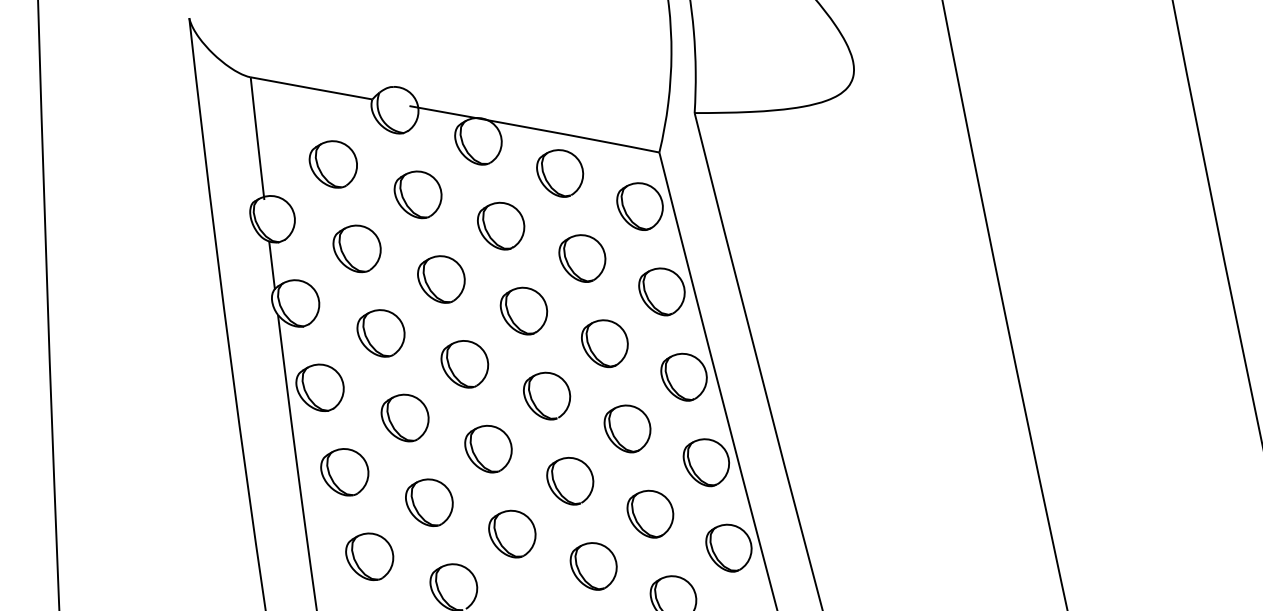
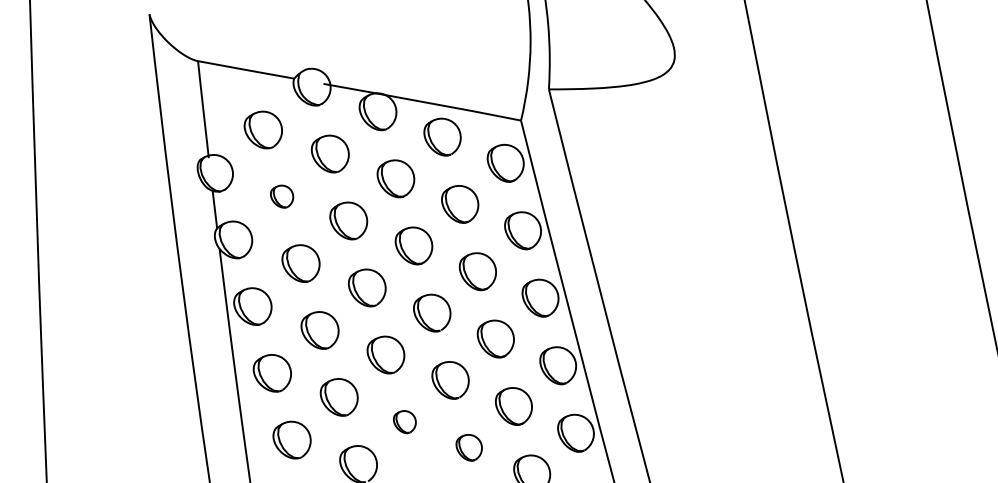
part: (356, 248) -> (281, 196), size x0.6
part: (511, 533) -> (404, 421), size x0.6
part: (594, 566) -> (469, 447), size x0.7

